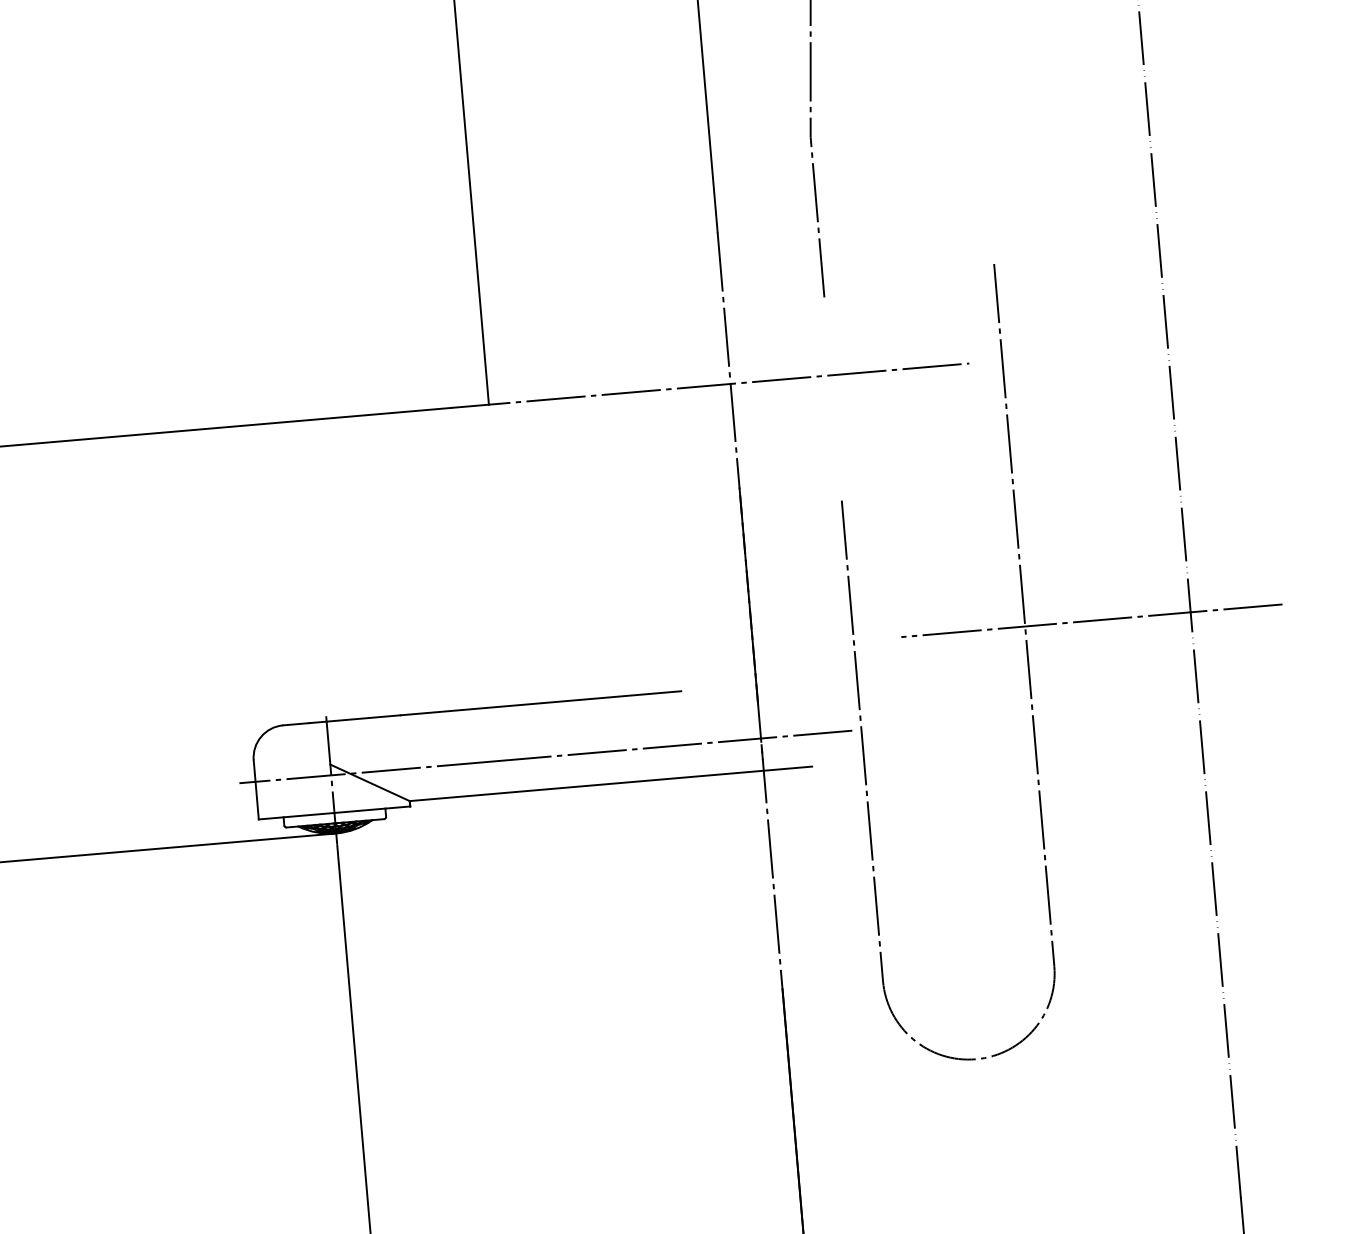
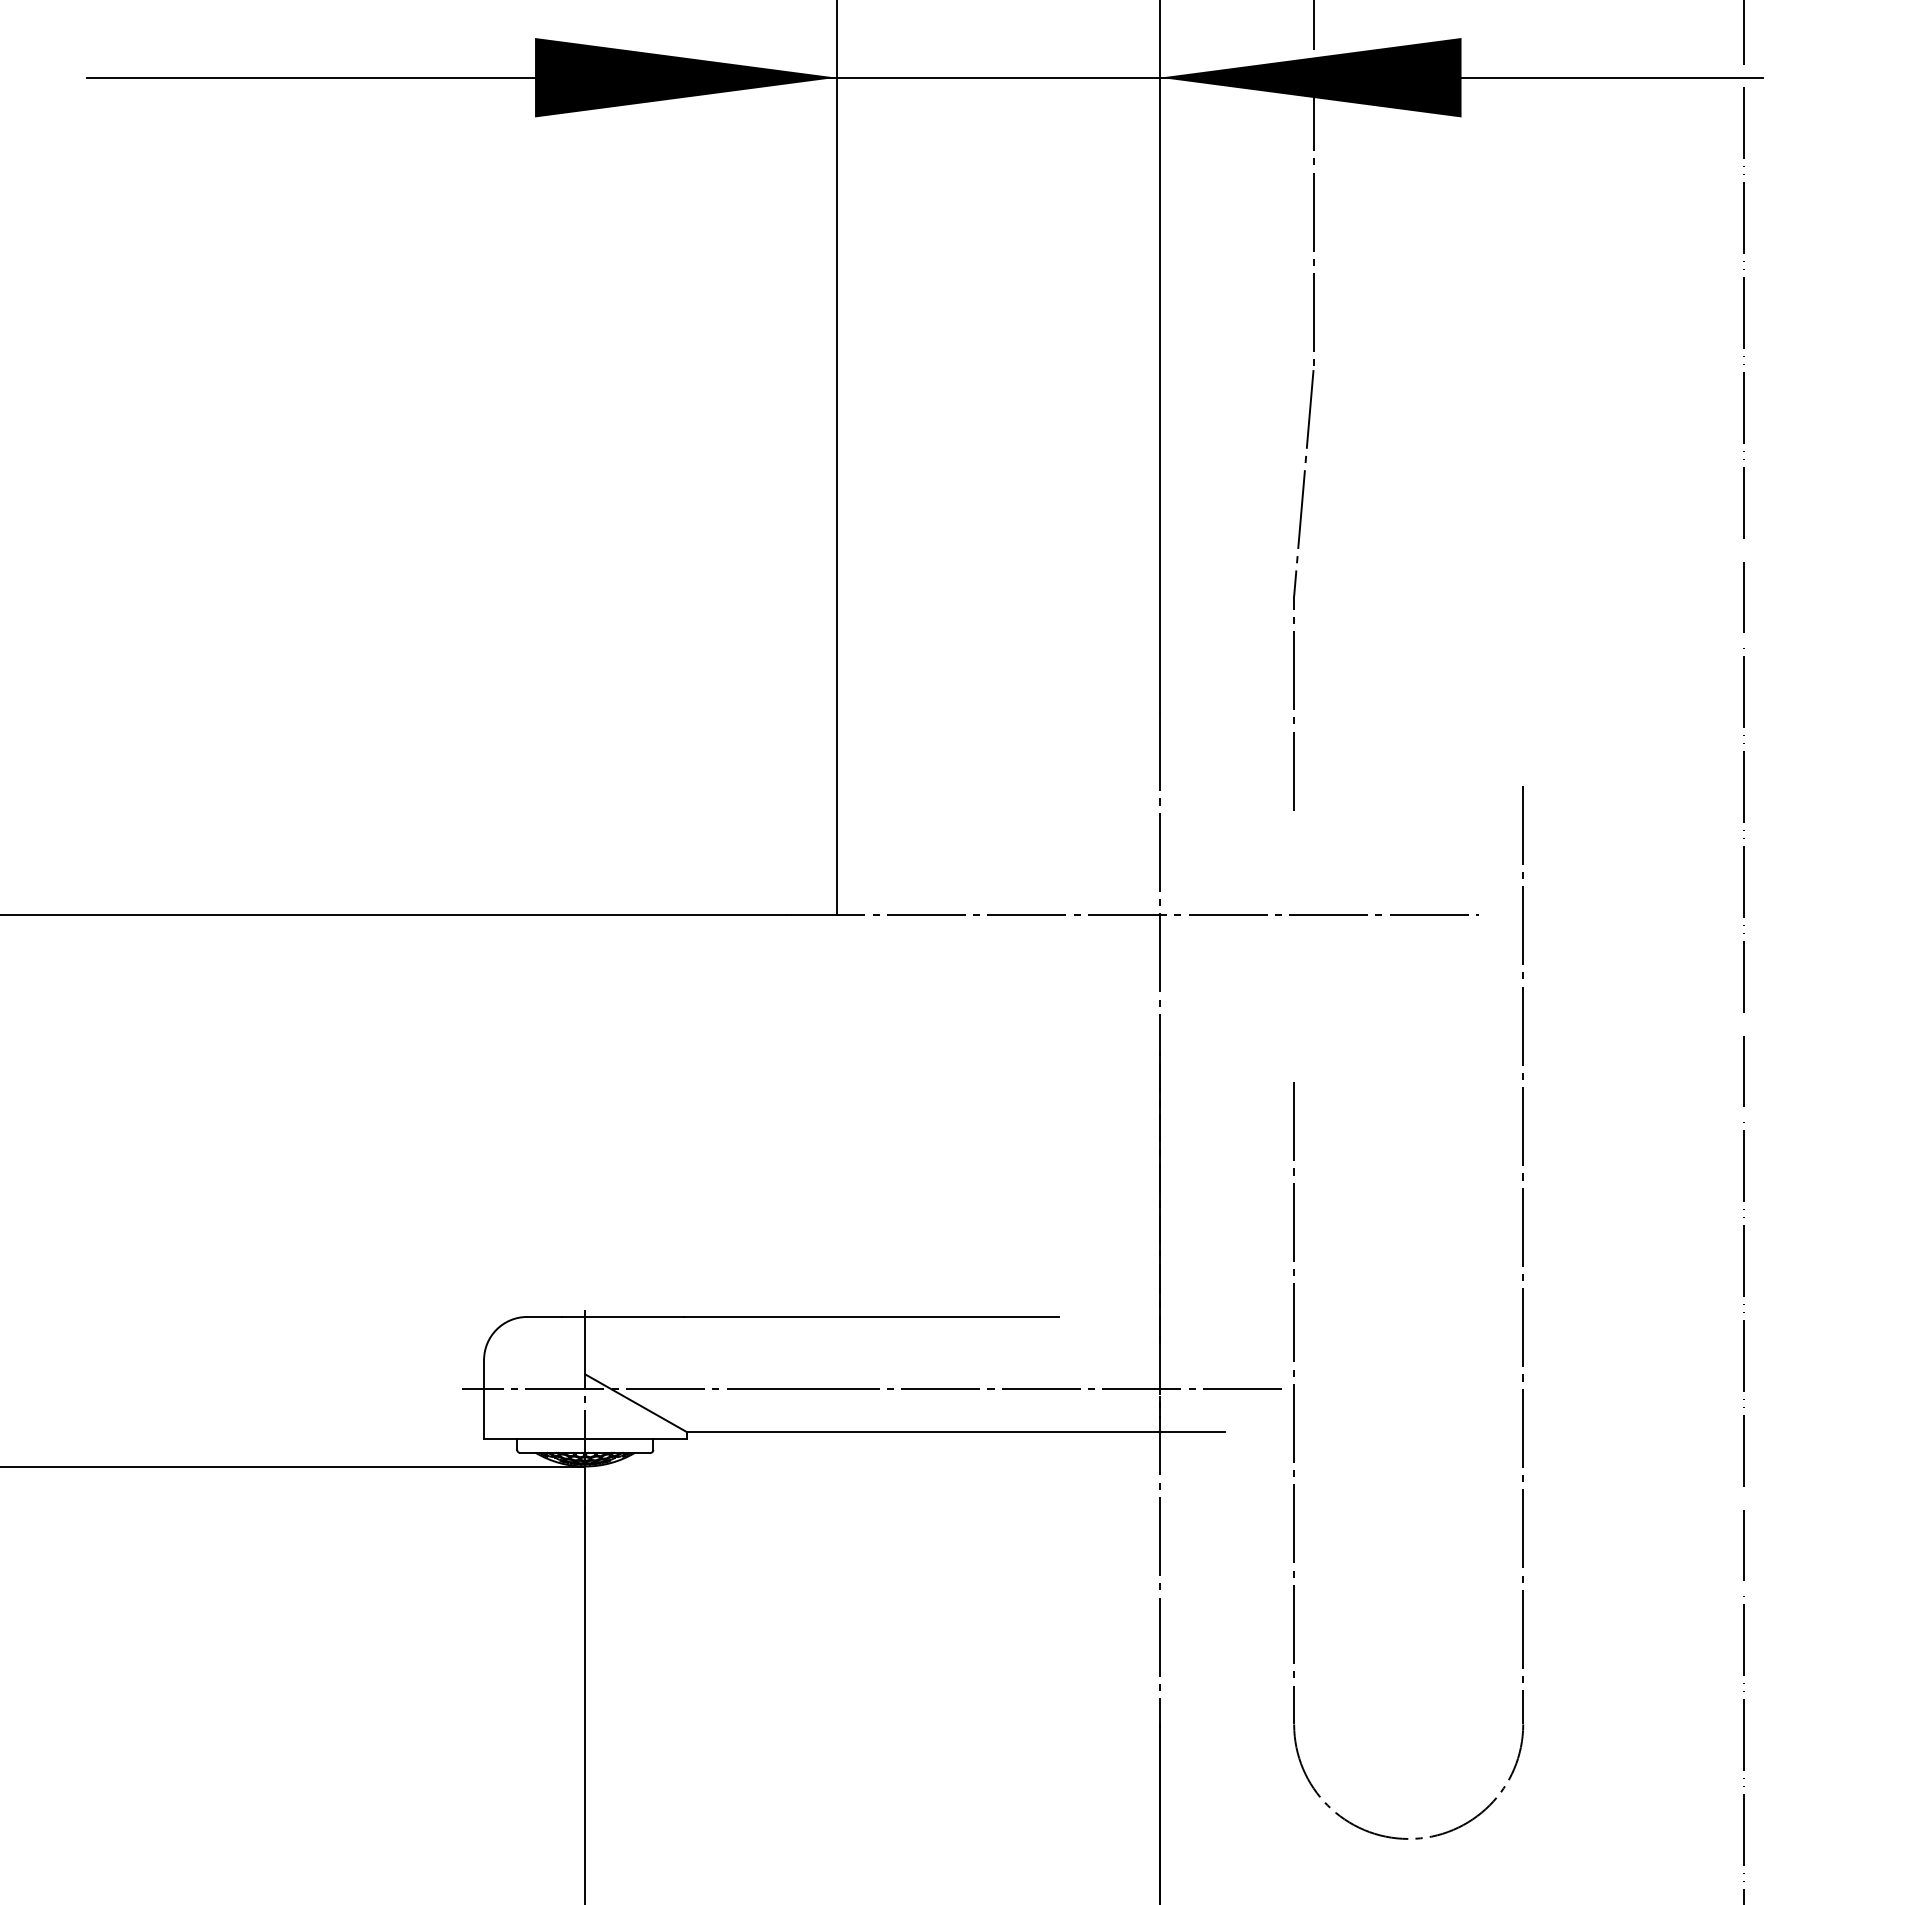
line: (1092, 621) -> (1612, 1270), removed

